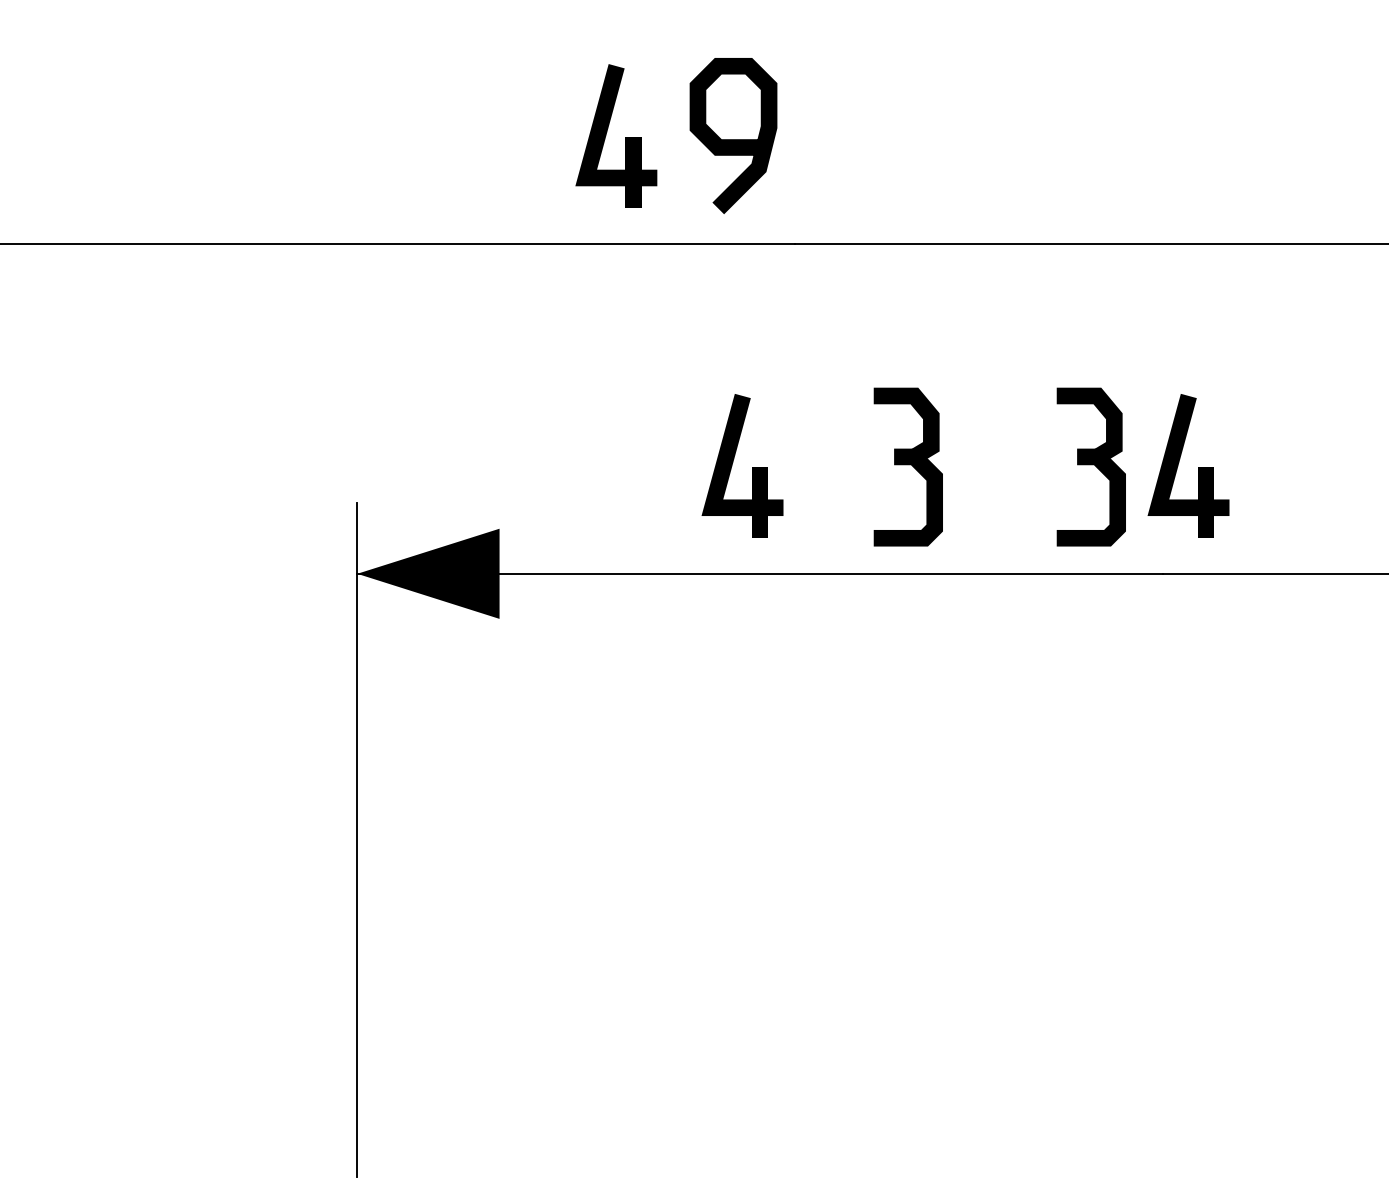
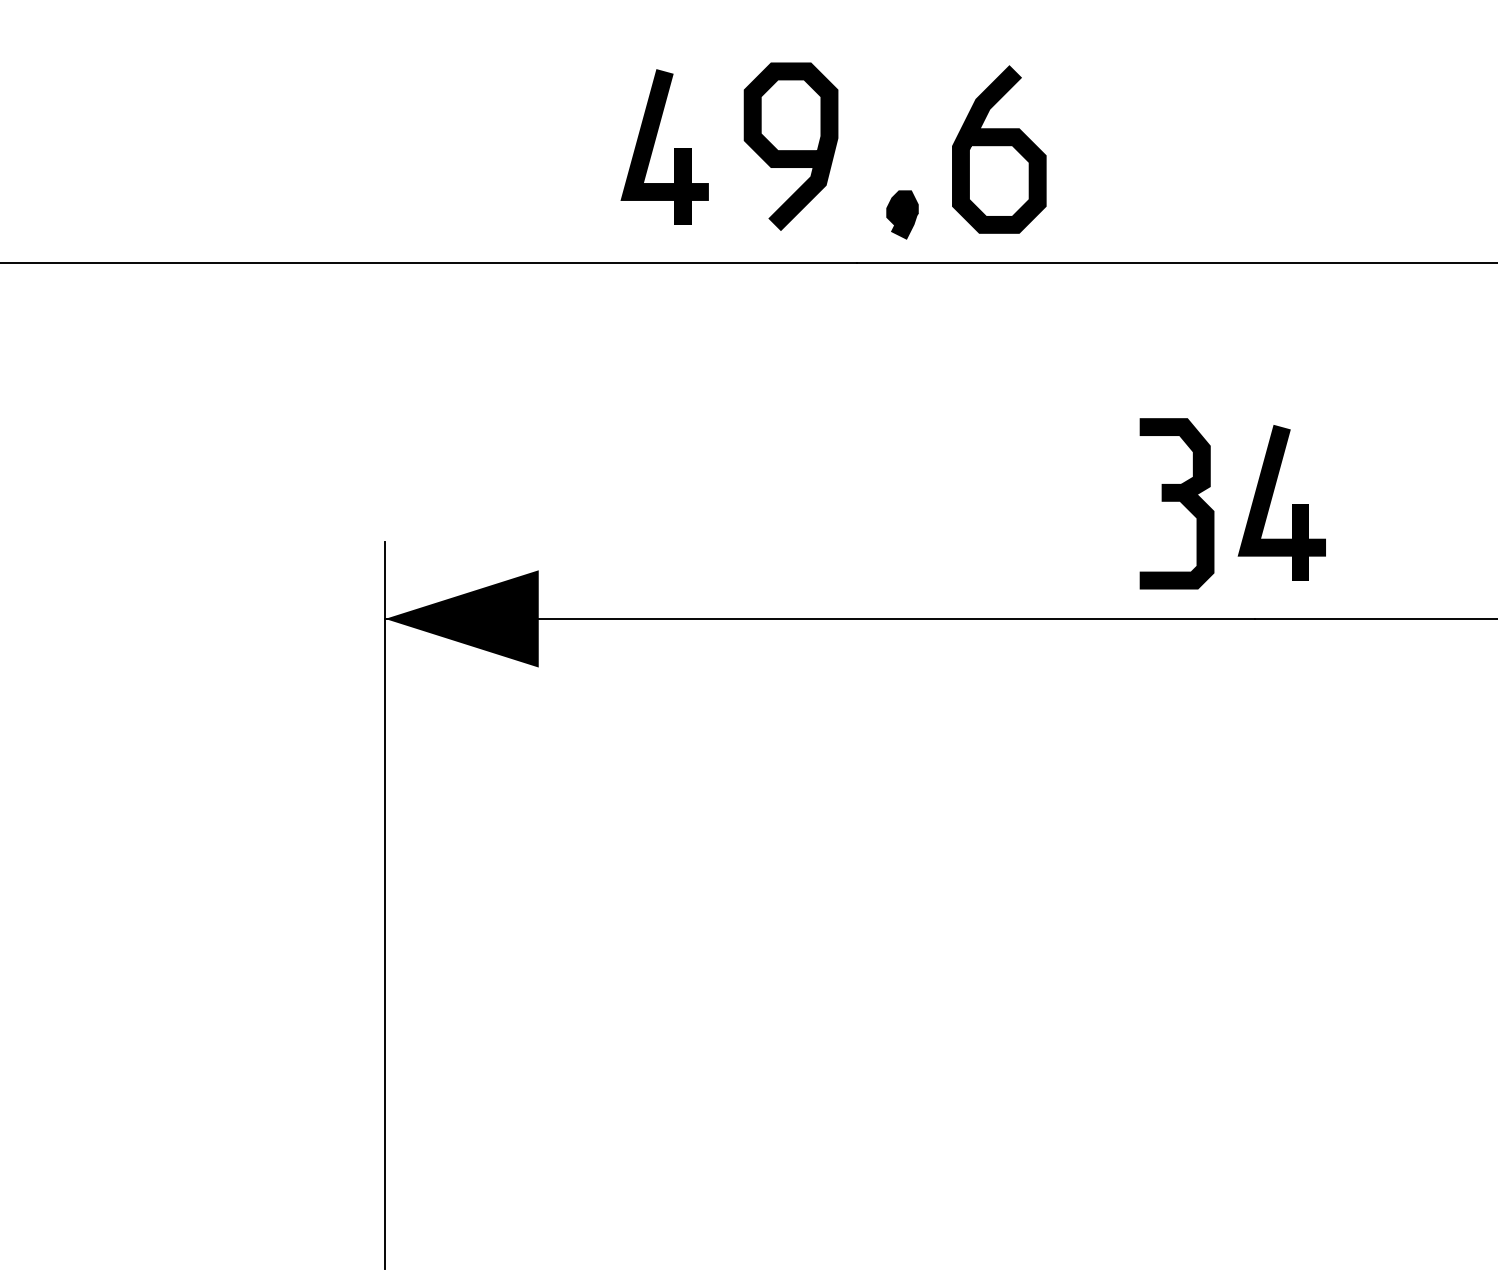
curve: (926, 135) -> (999, 146), added
part: (836, 199) -> (902, 215), added
part: (733, 462) -> (791, 498), removed
part: (907, 466) -> (978, 503), removed

